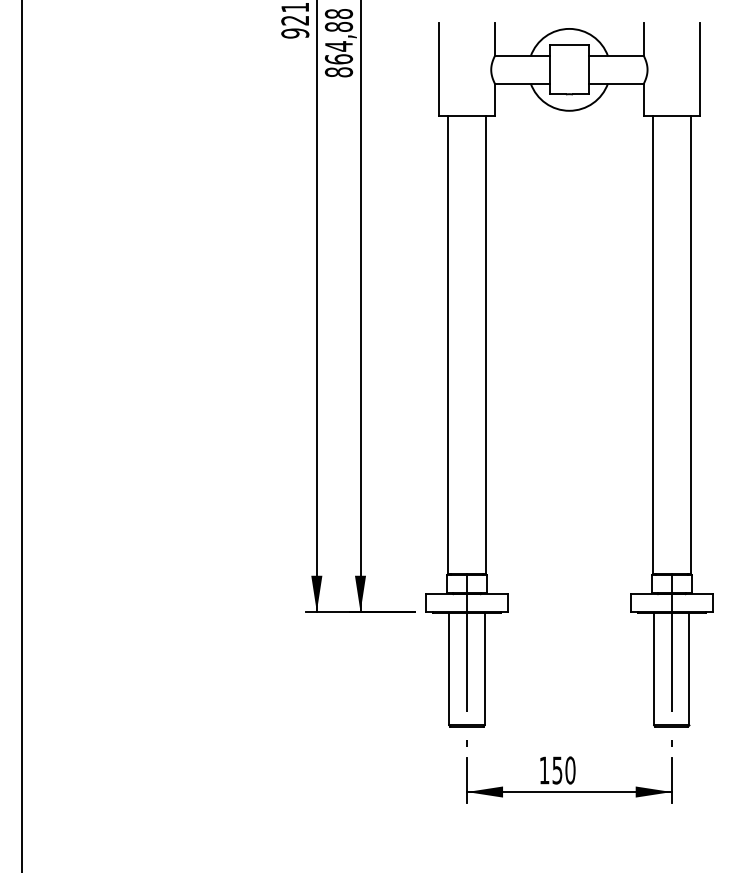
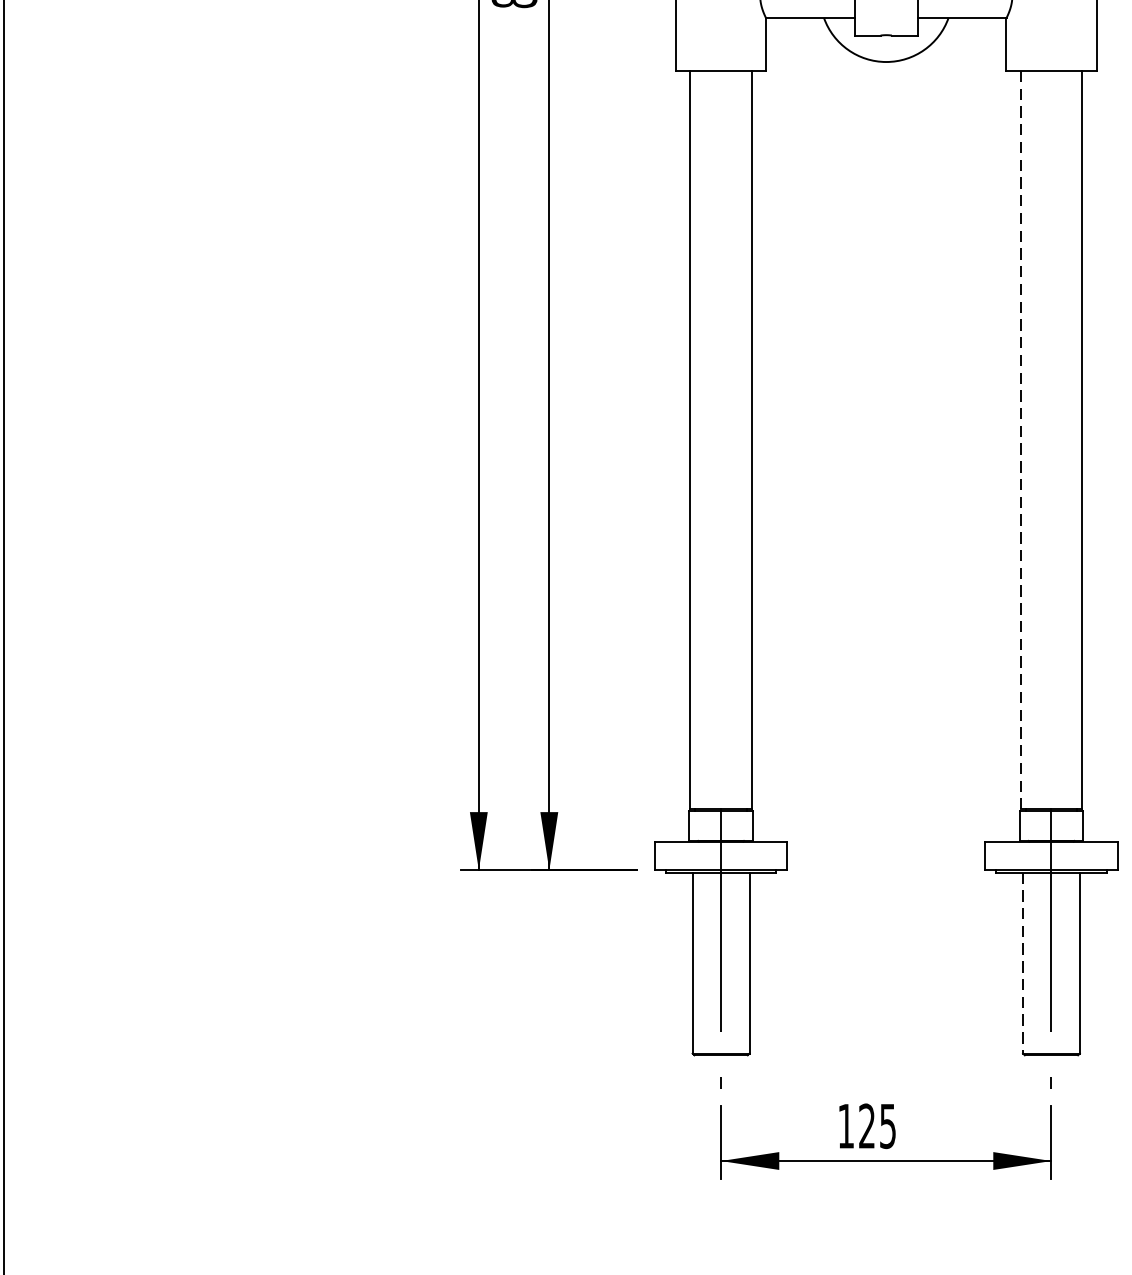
line: (652, 344) -> (1020, 438), solid -> dashed
line: (654, 669) -> (1023, 963), solid -> dashed
text: (563, 770) -> (876, 1126), 150 -> 125

